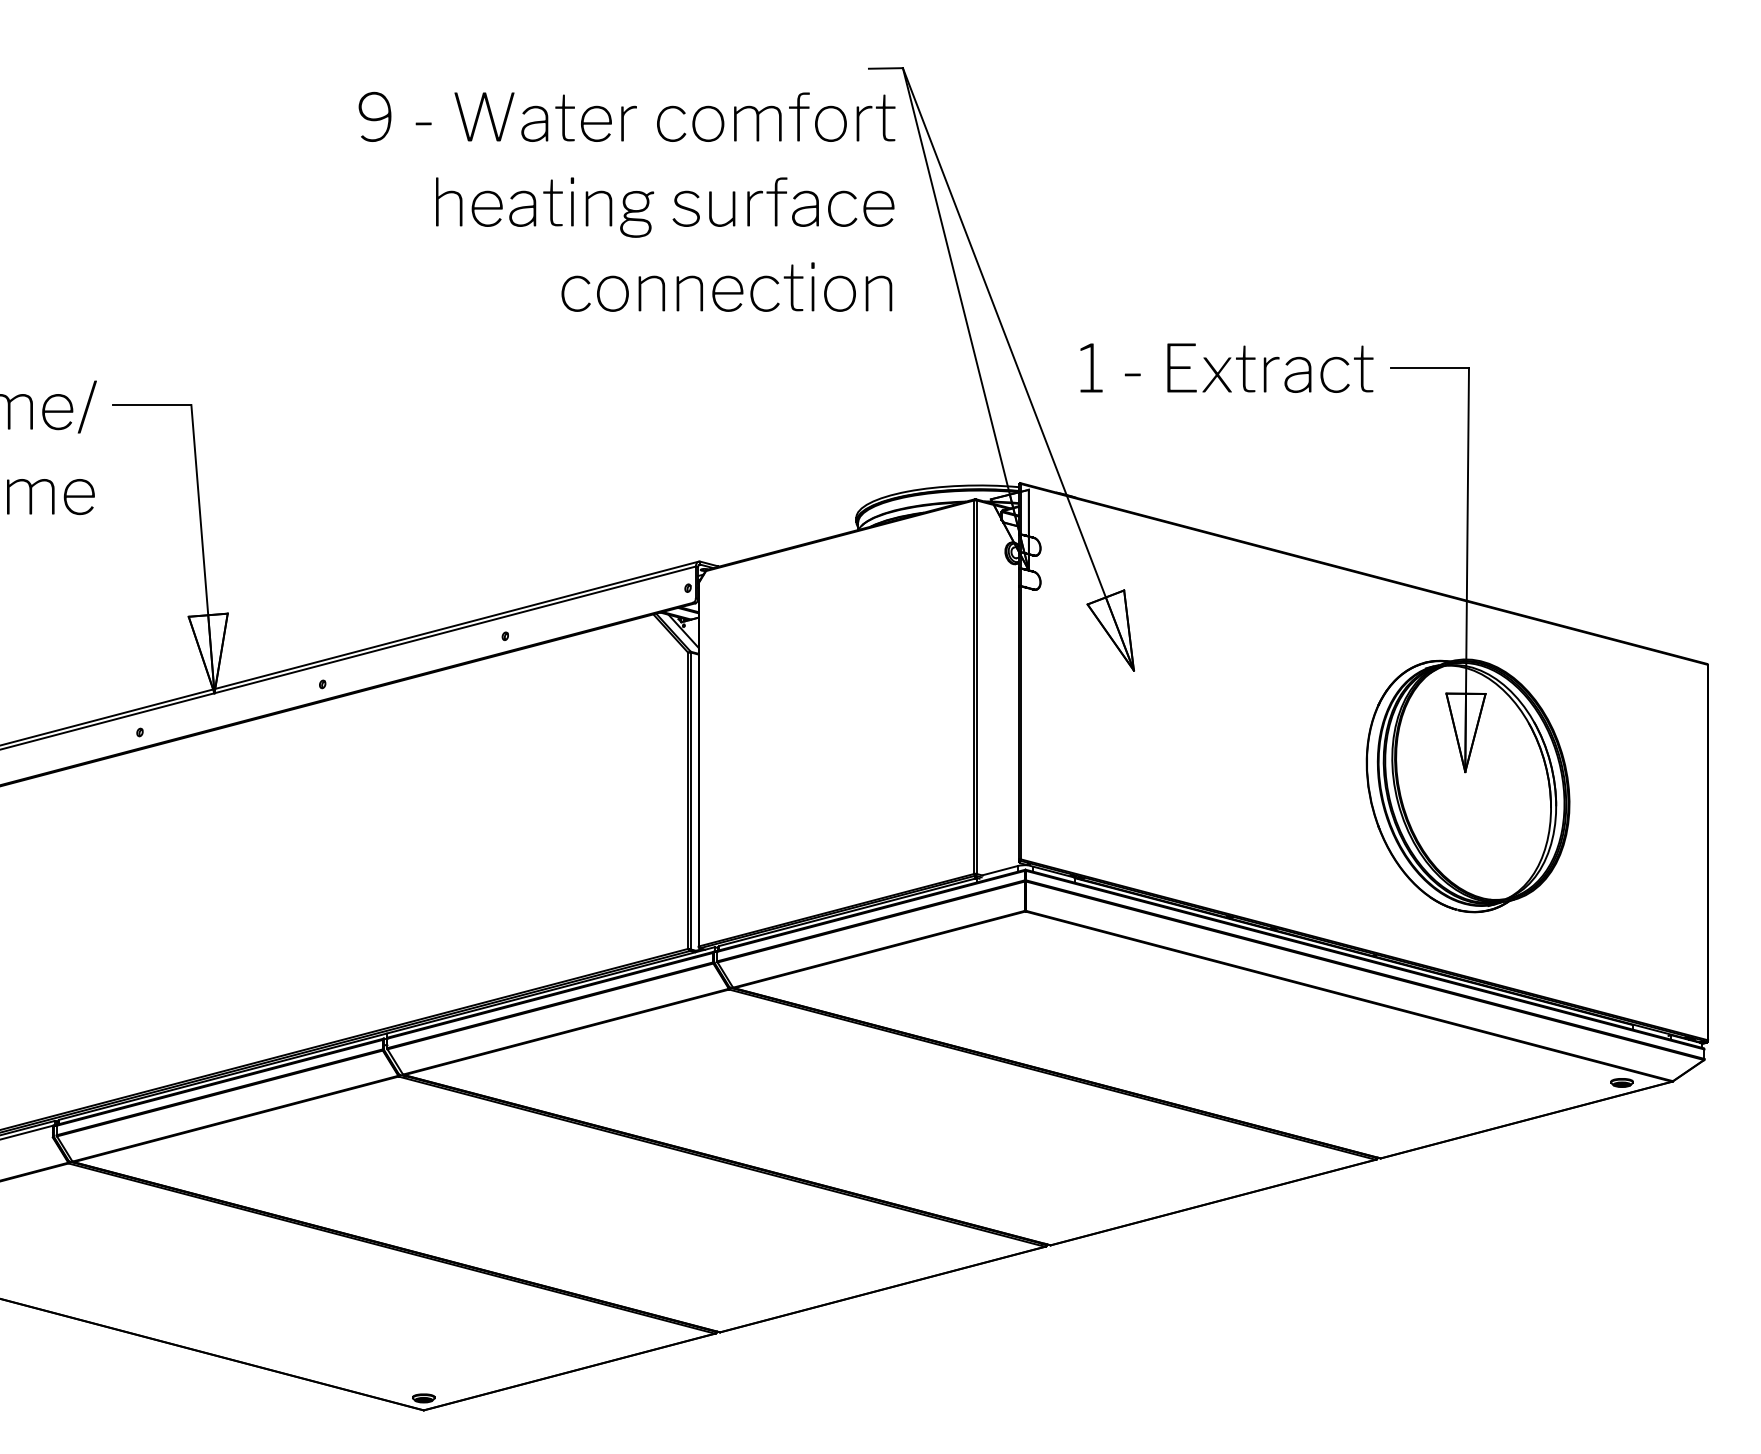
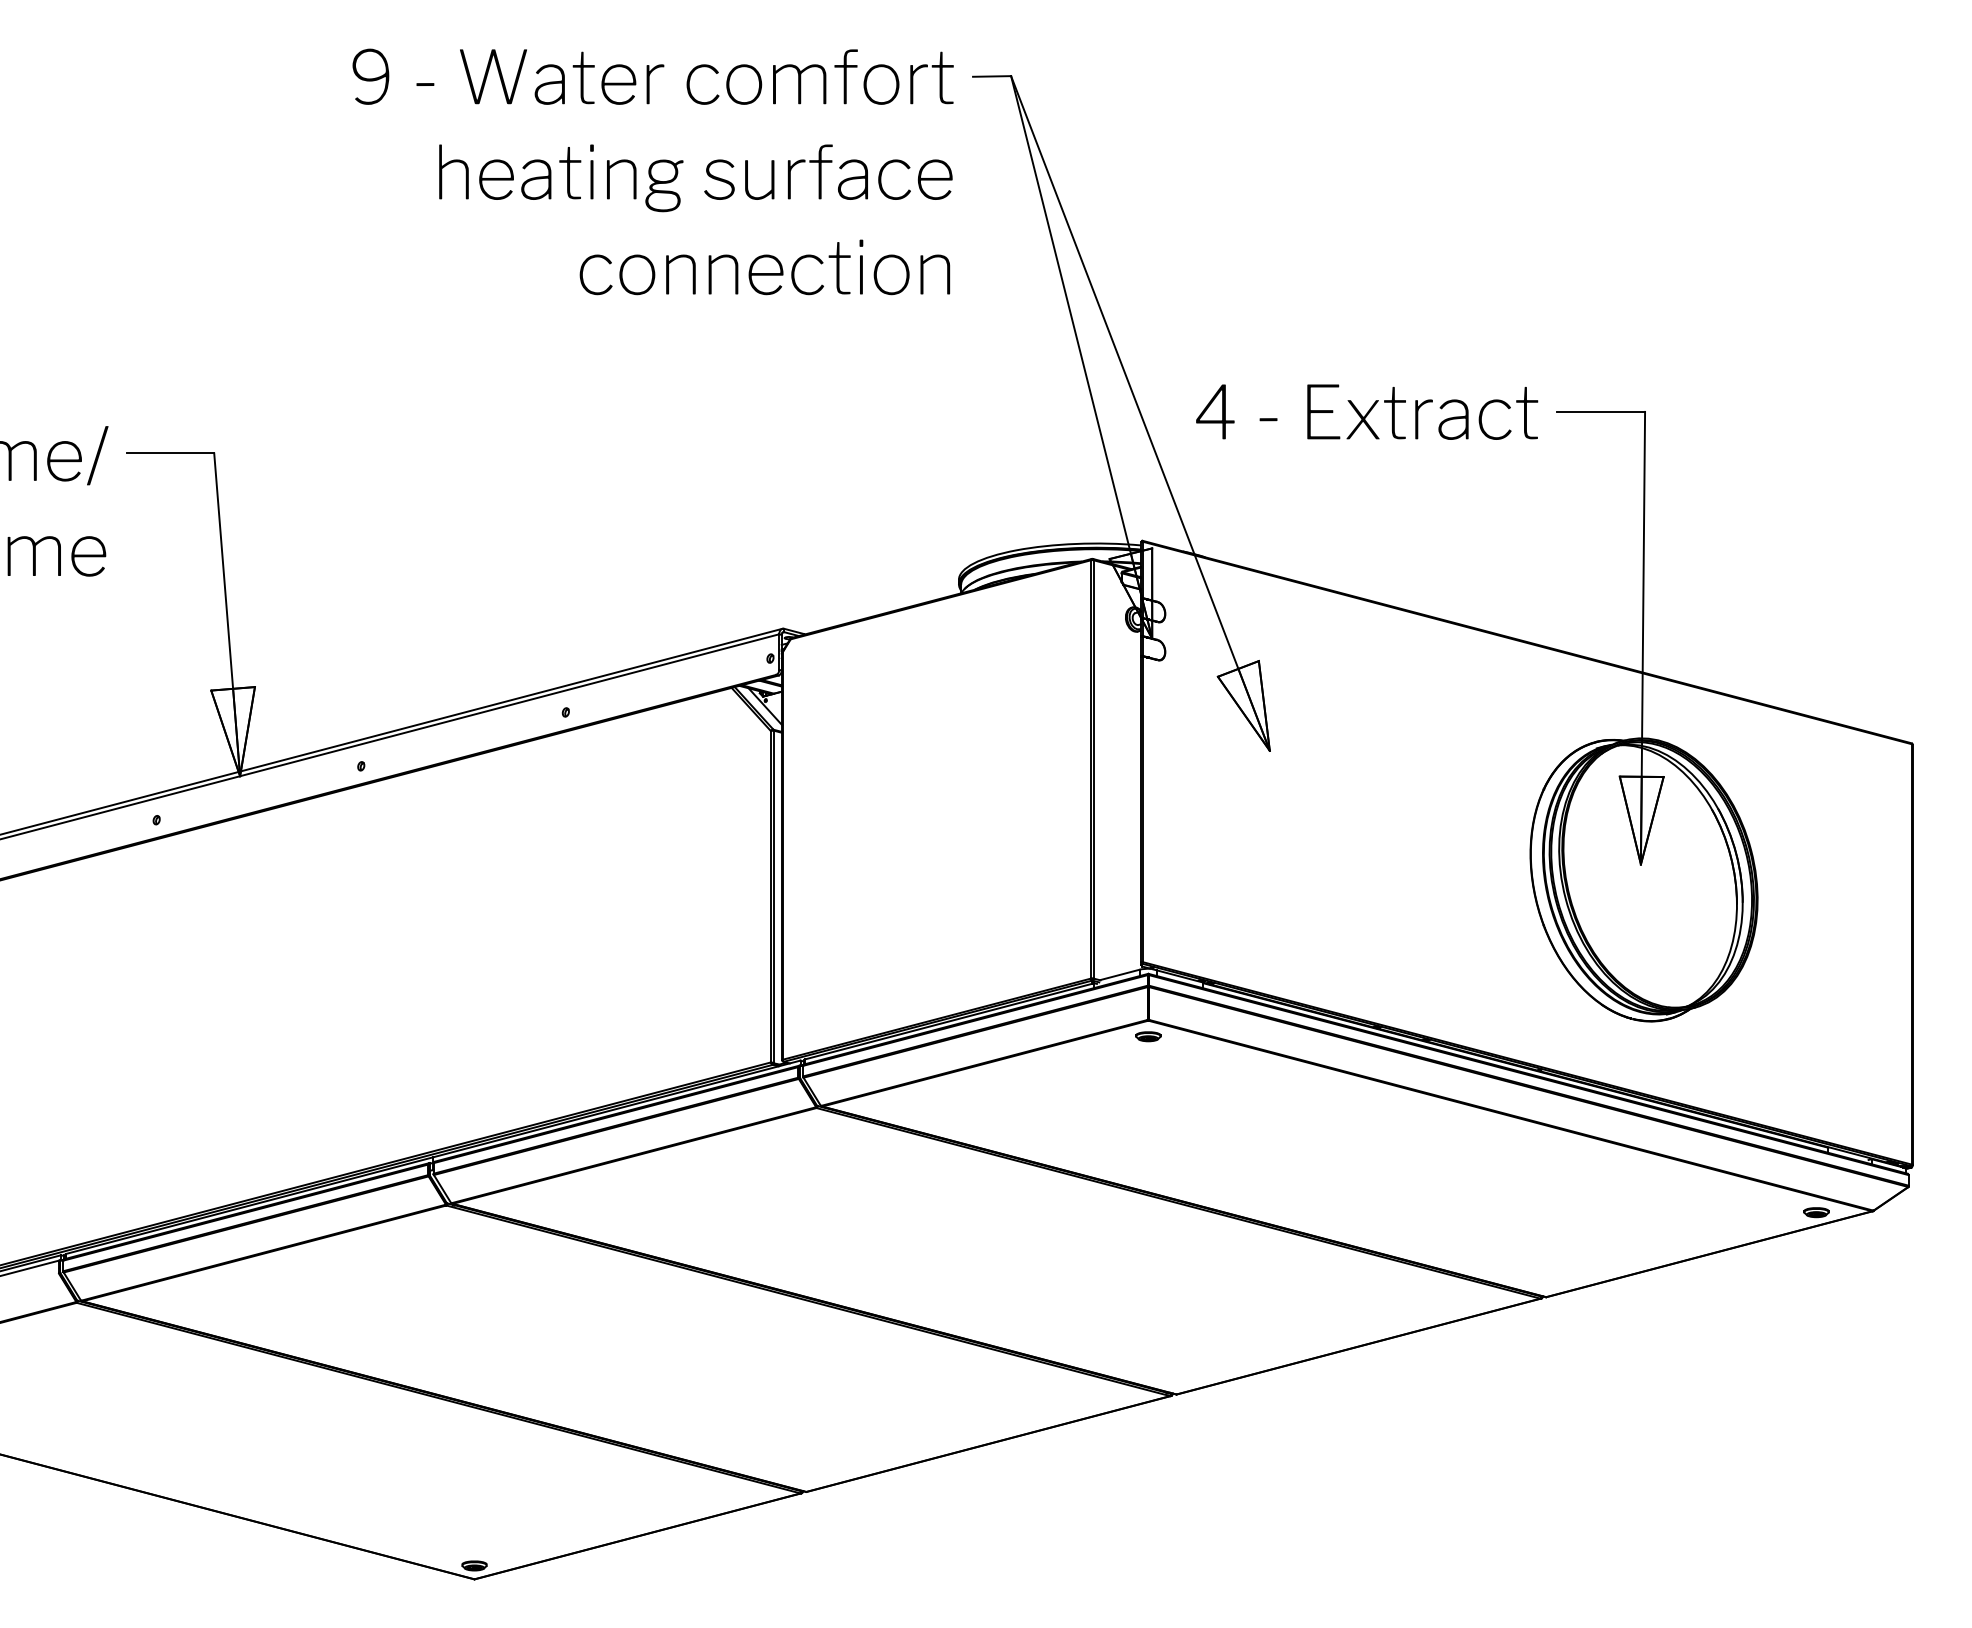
text: (626, 201) -> (652, 171), moved
text: (1085, 367) -> (1215, 411), 1 -> 4
part: (1025, 925) -> (1148, 1036), added

